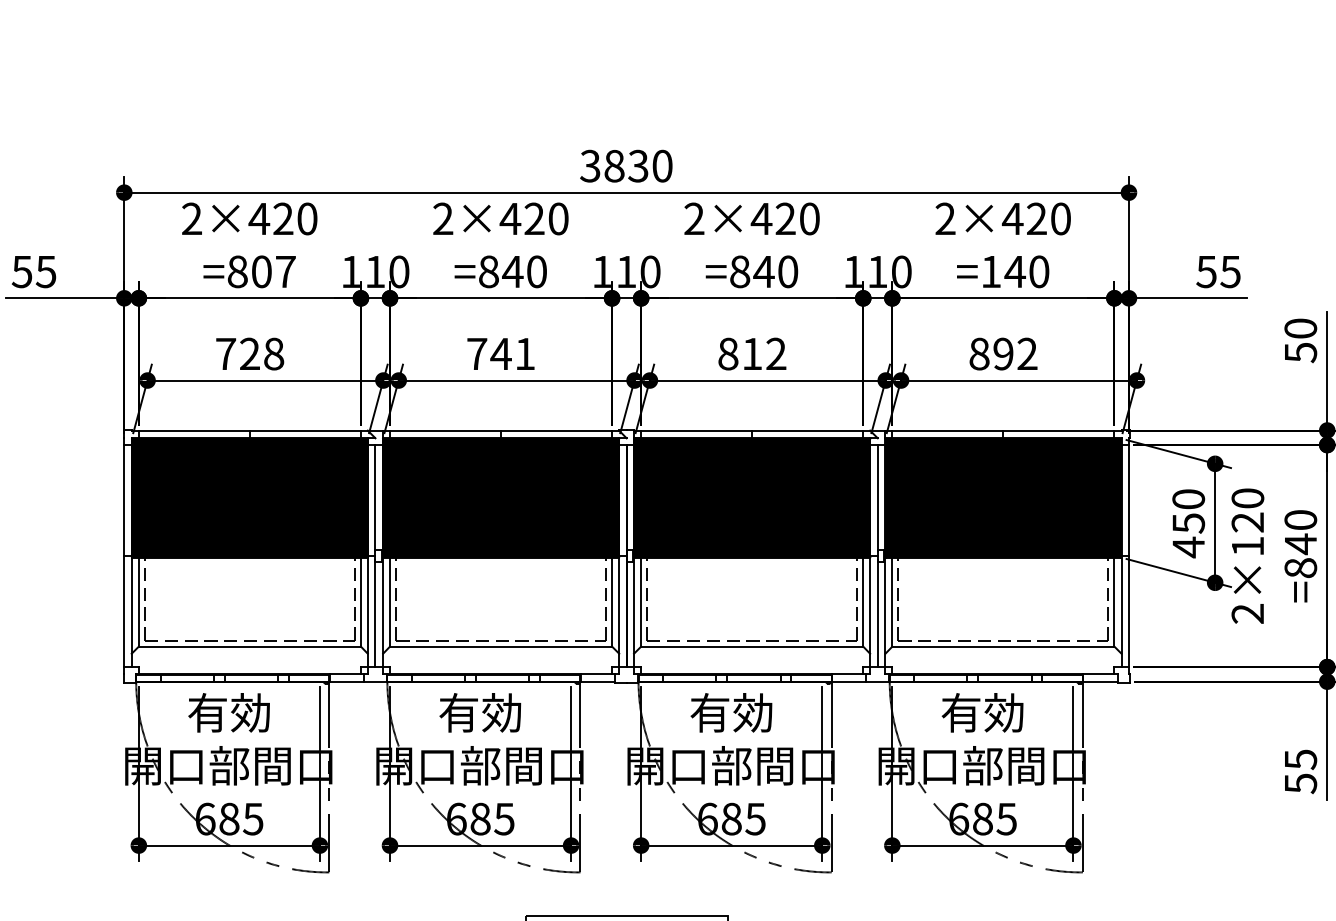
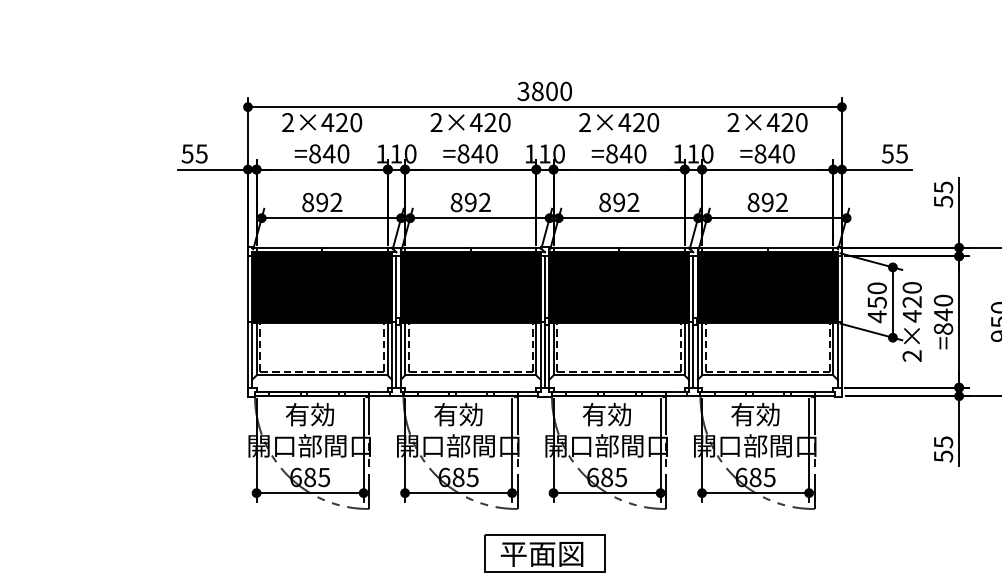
text: (637, 164) -> (551, 90), 3830 -> 3800
text: (272, 271) -> (335, 153), =807 -> =840
text: (991, 271) -> (760, 153), =140 -> =840
text: (1299, 328) -> (942, 187), 50 -> 55
text: (250, 354) -> (322, 202), 728 -> 892
text: (500, 354) -> (470, 202), 741 -> 892
text: (751, 354) -> (618, 202), 812 -> 892
text: (1246, 546) -> (911, 316), 2×120 -> 2×420

